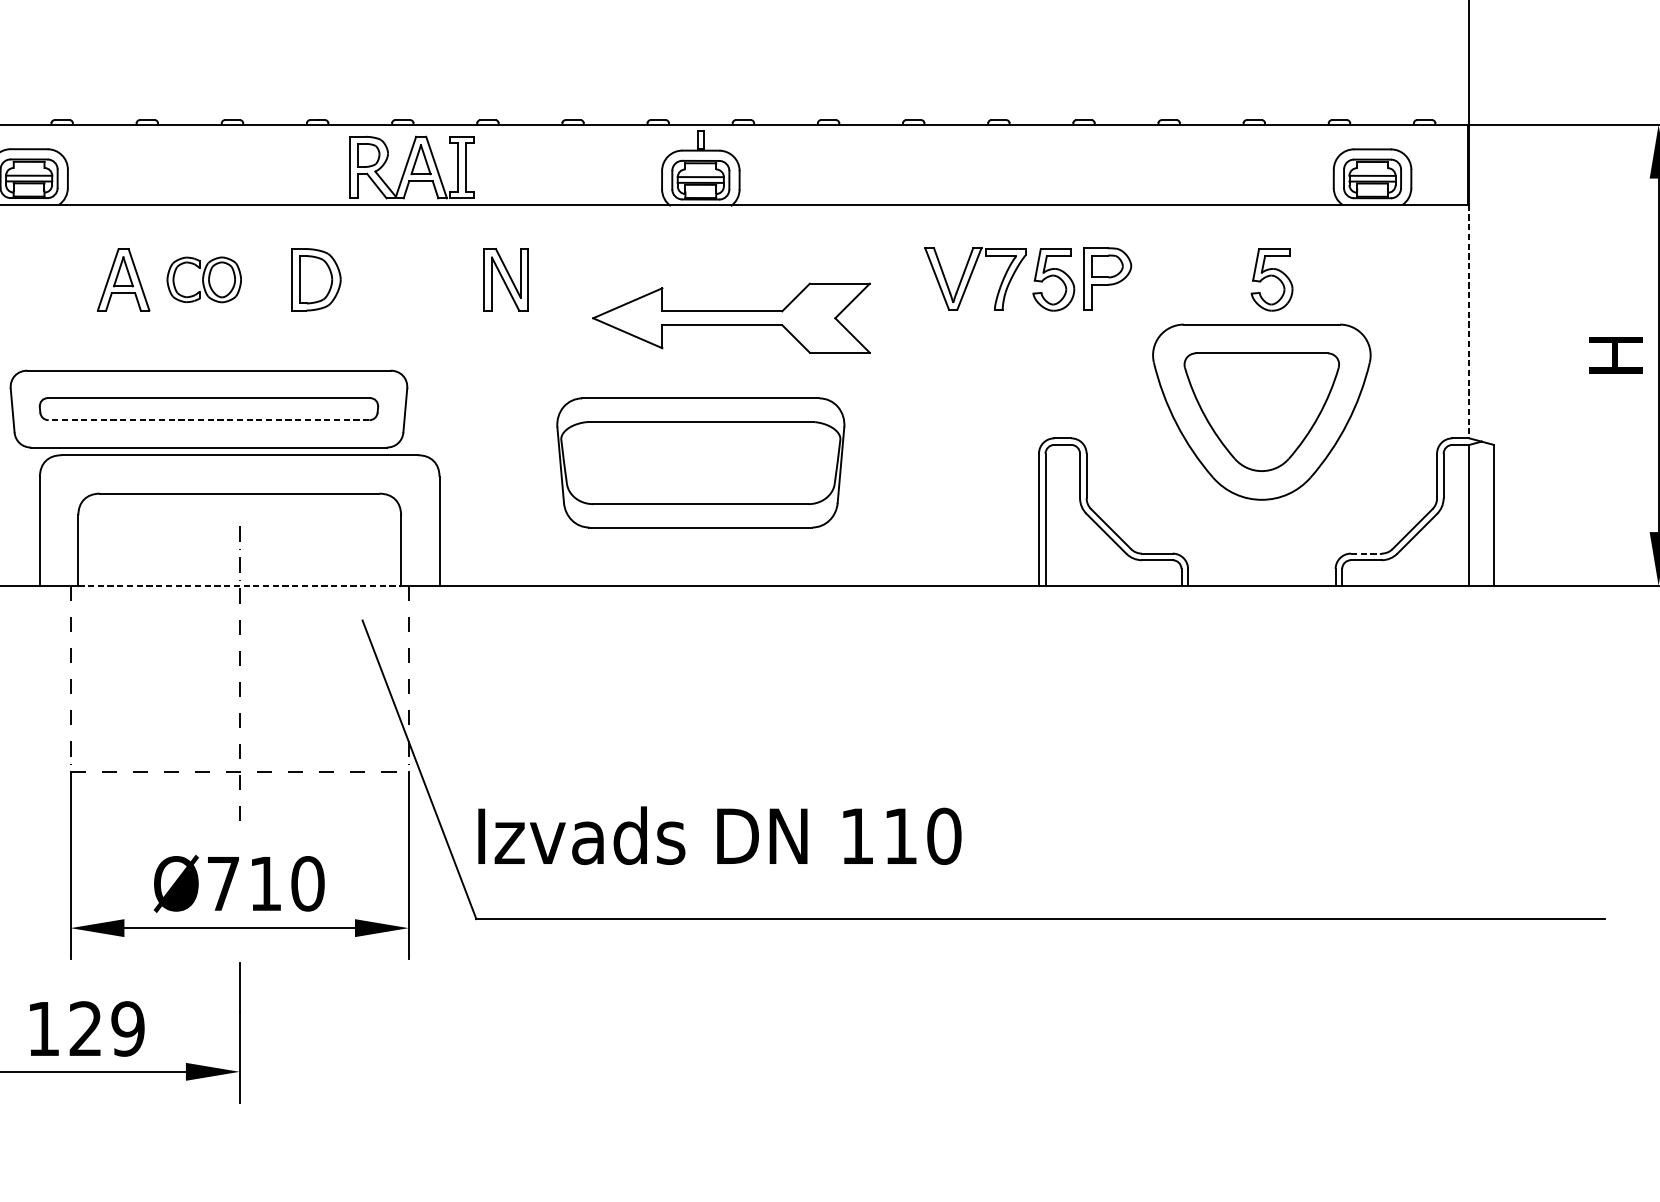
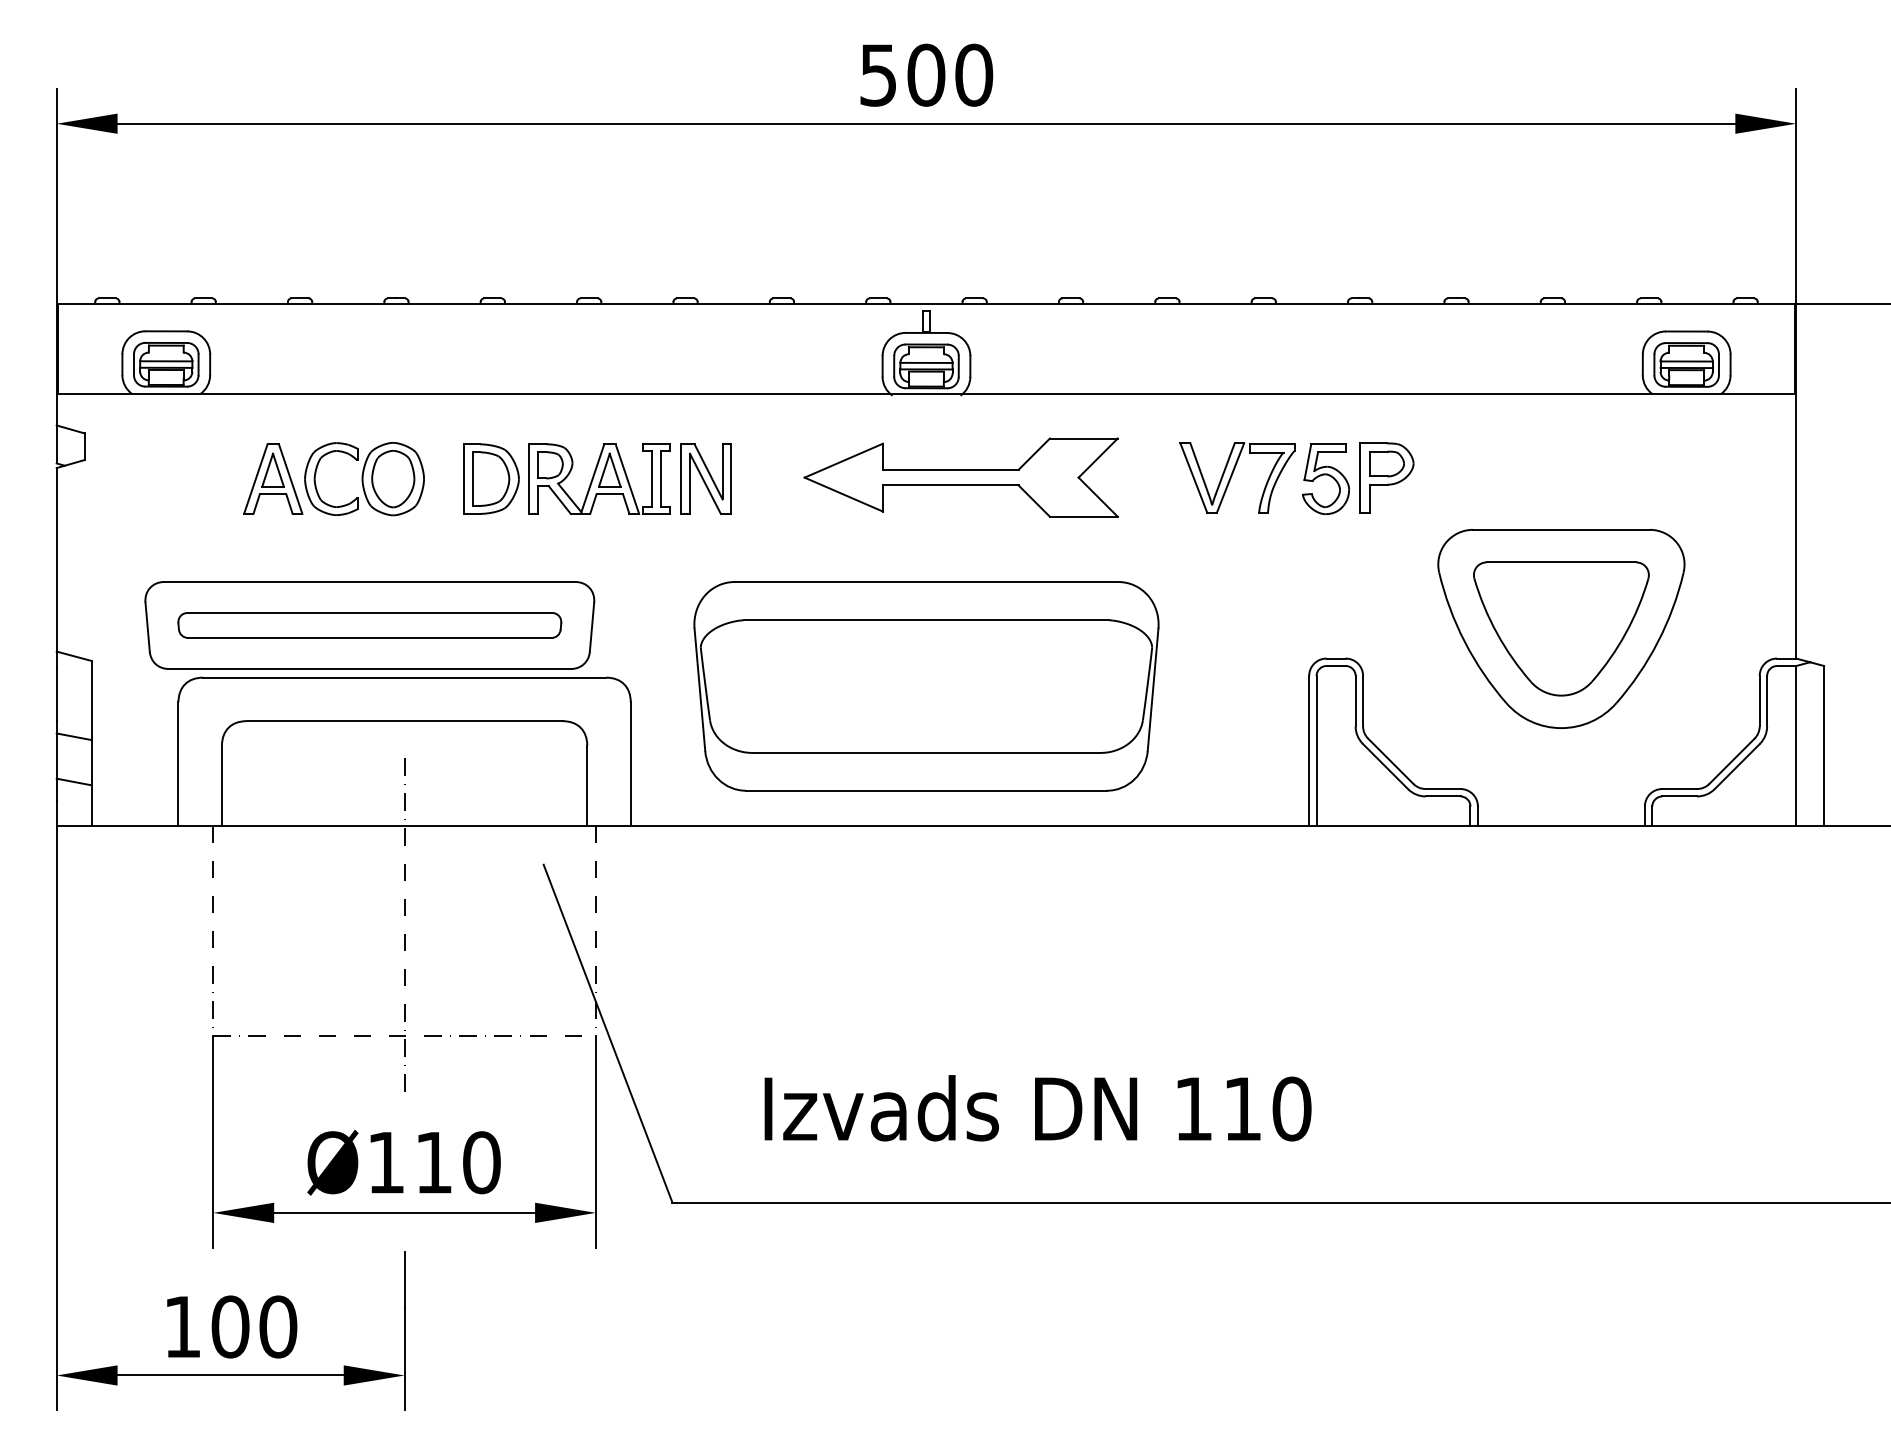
part: (411, 167) -> (599, 478), moved
part: (1271, 279) -> (1572, 478), removed
part: (204, 280) -> (364, 479), size x1.43
part: (730, 318) -> (960, 477), moved
line: (1469, 321) -> (1796, 526), dashed -> solid
line: (208, 420) -> (369, 638), dashed -> solid
part: (700, 463) -> (926, 686), size x1.43
line: (1367, 554) -> (1680, 789), dashed -> solid
line: (239, 585) -> (404, 825), dashed -> solid
text: (719, 835) -> (1037, 1108), moved
text: (222, 883) -> (385, 1162), Ø710 -> Ø110
text: (107, 1028) -> (254, 1326), 129 -> 100

